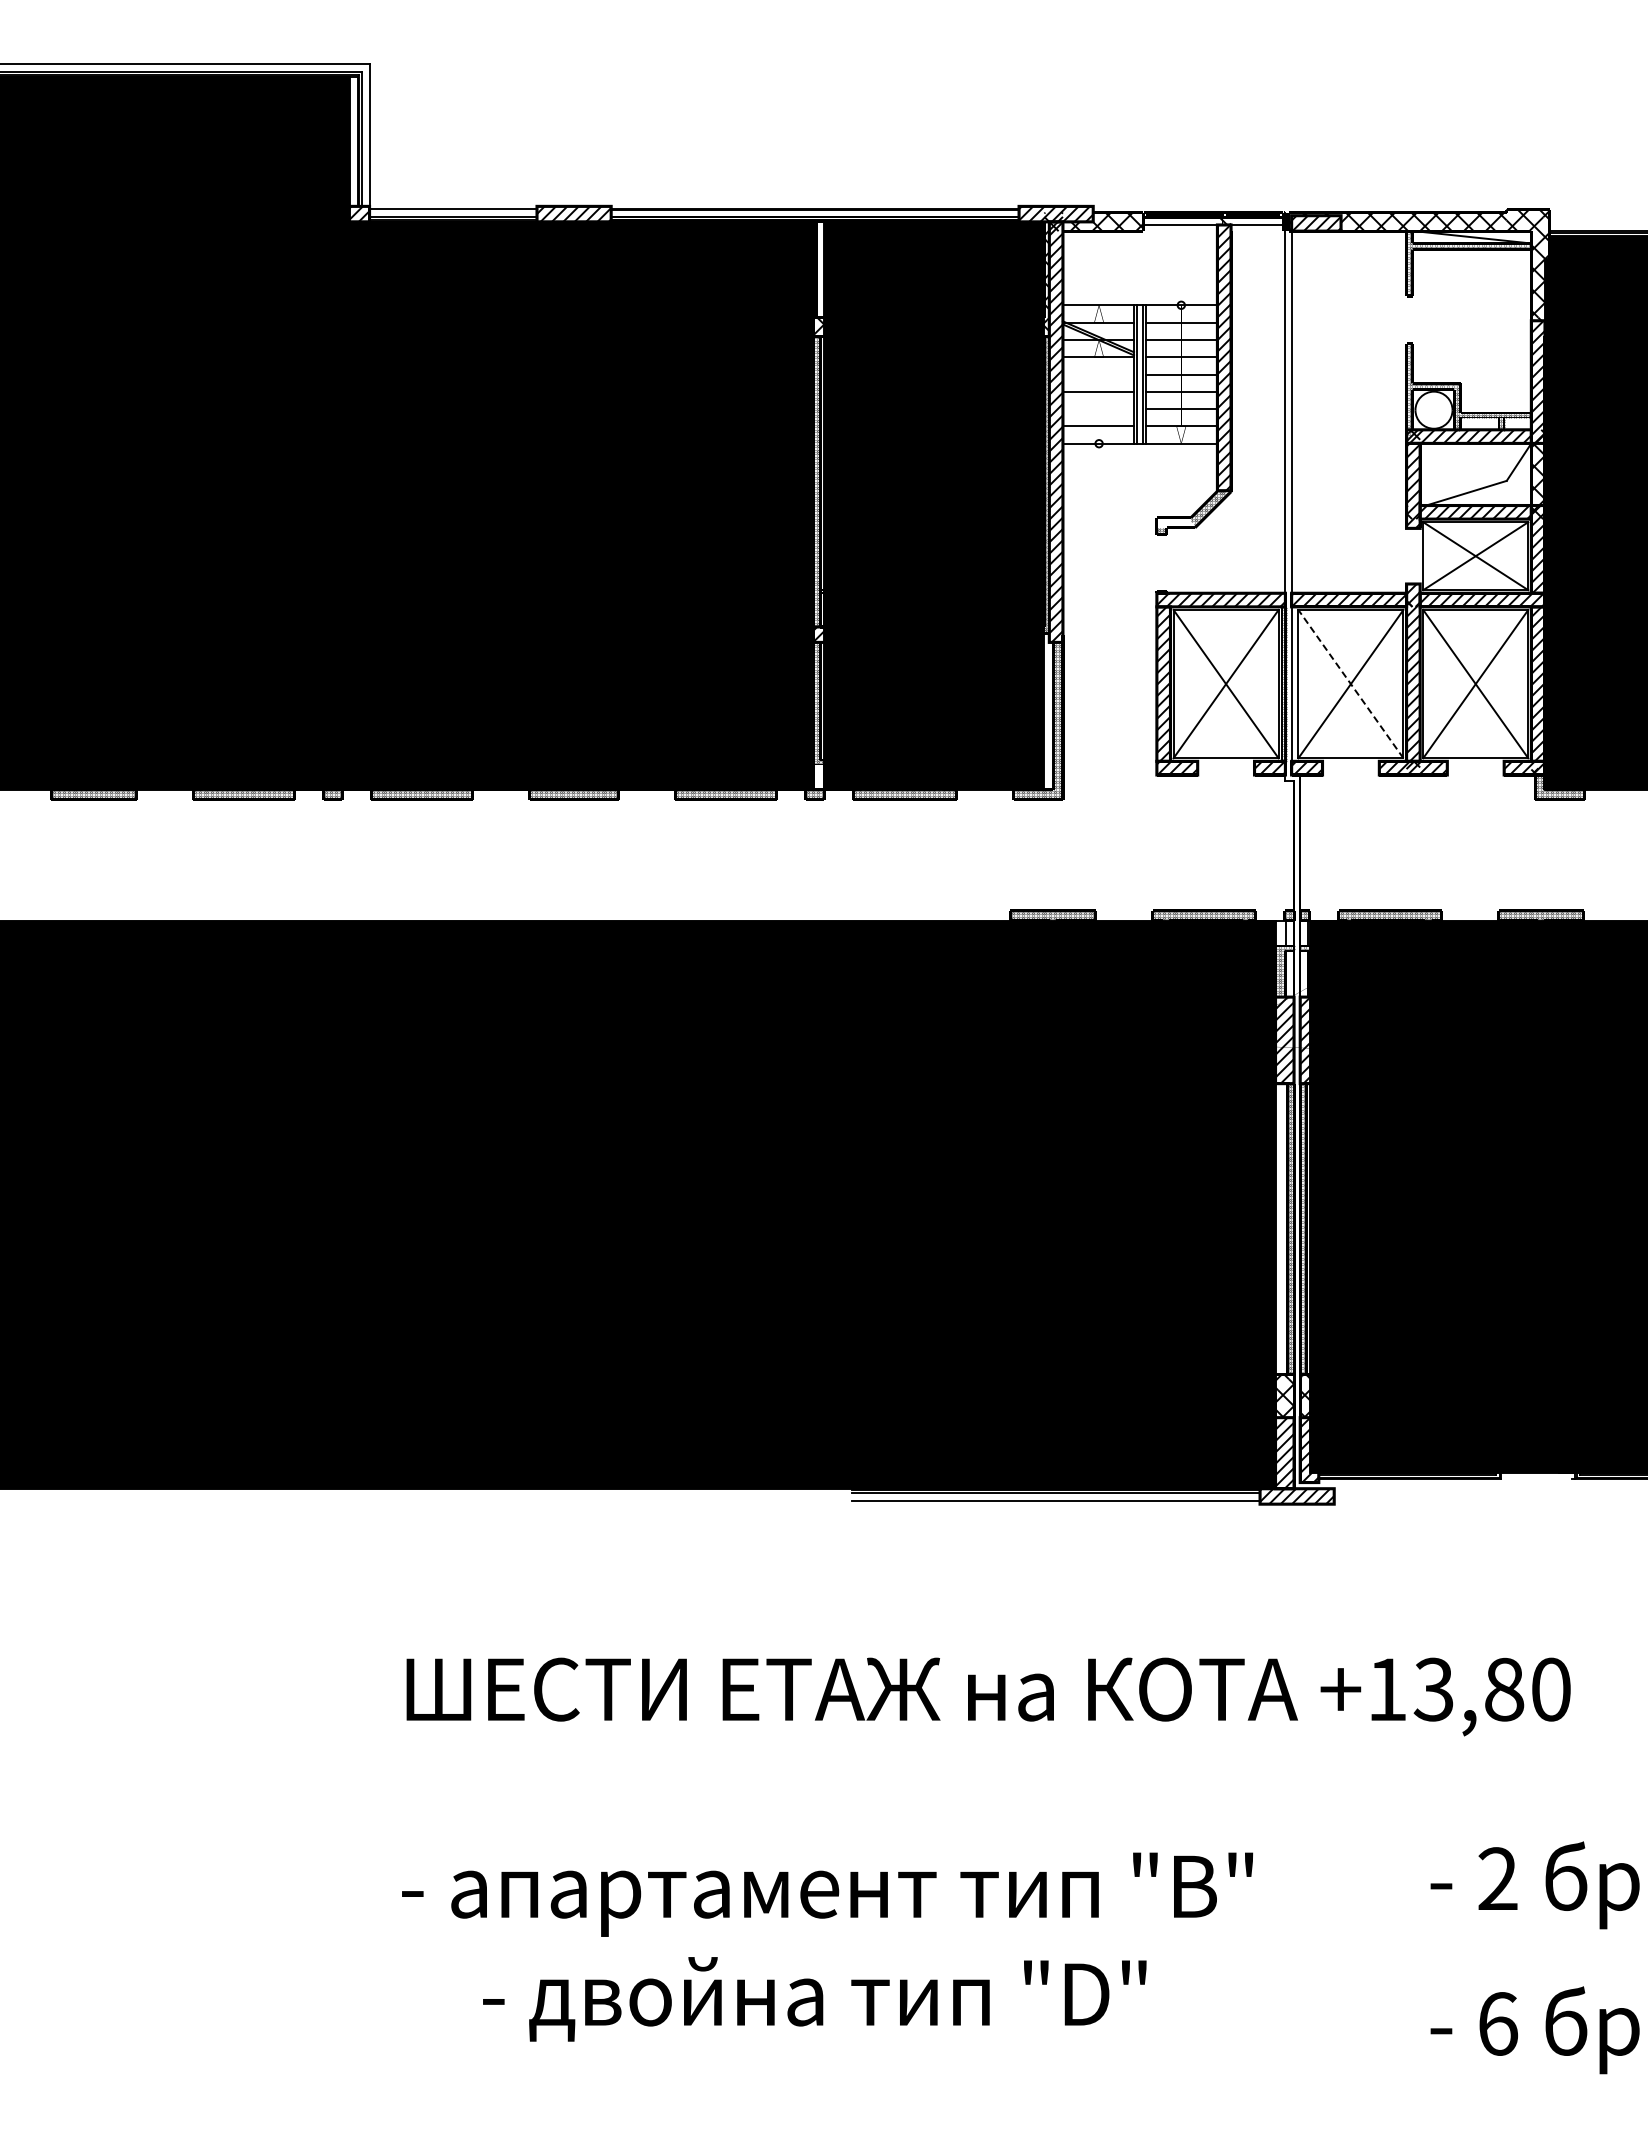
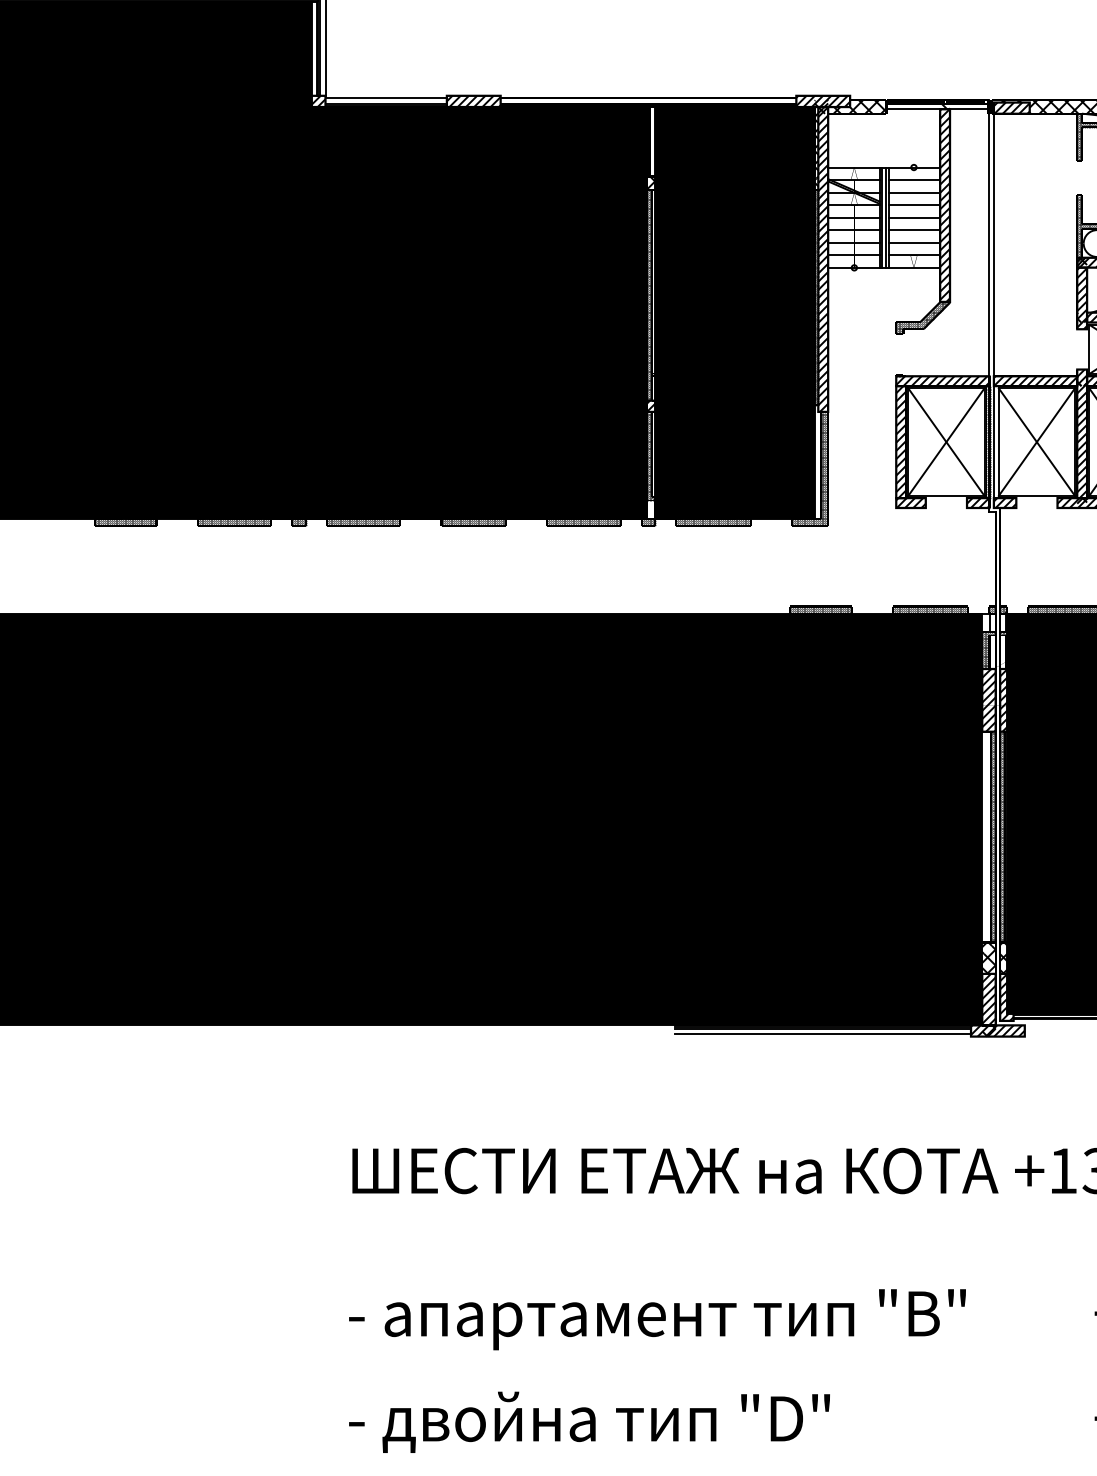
line: (1098, 374) -> (853, 217), added
line: (1098, 409) -> (853, 243), added
hatch: (1174, 522) -> (909, 324), added
line: (1350, 684) -> (1036, 442), dashed -> solid
hatch: (1284, 1496) -> (988, 1031), added
text: (814, 1999) -> (589, 1422), moved

